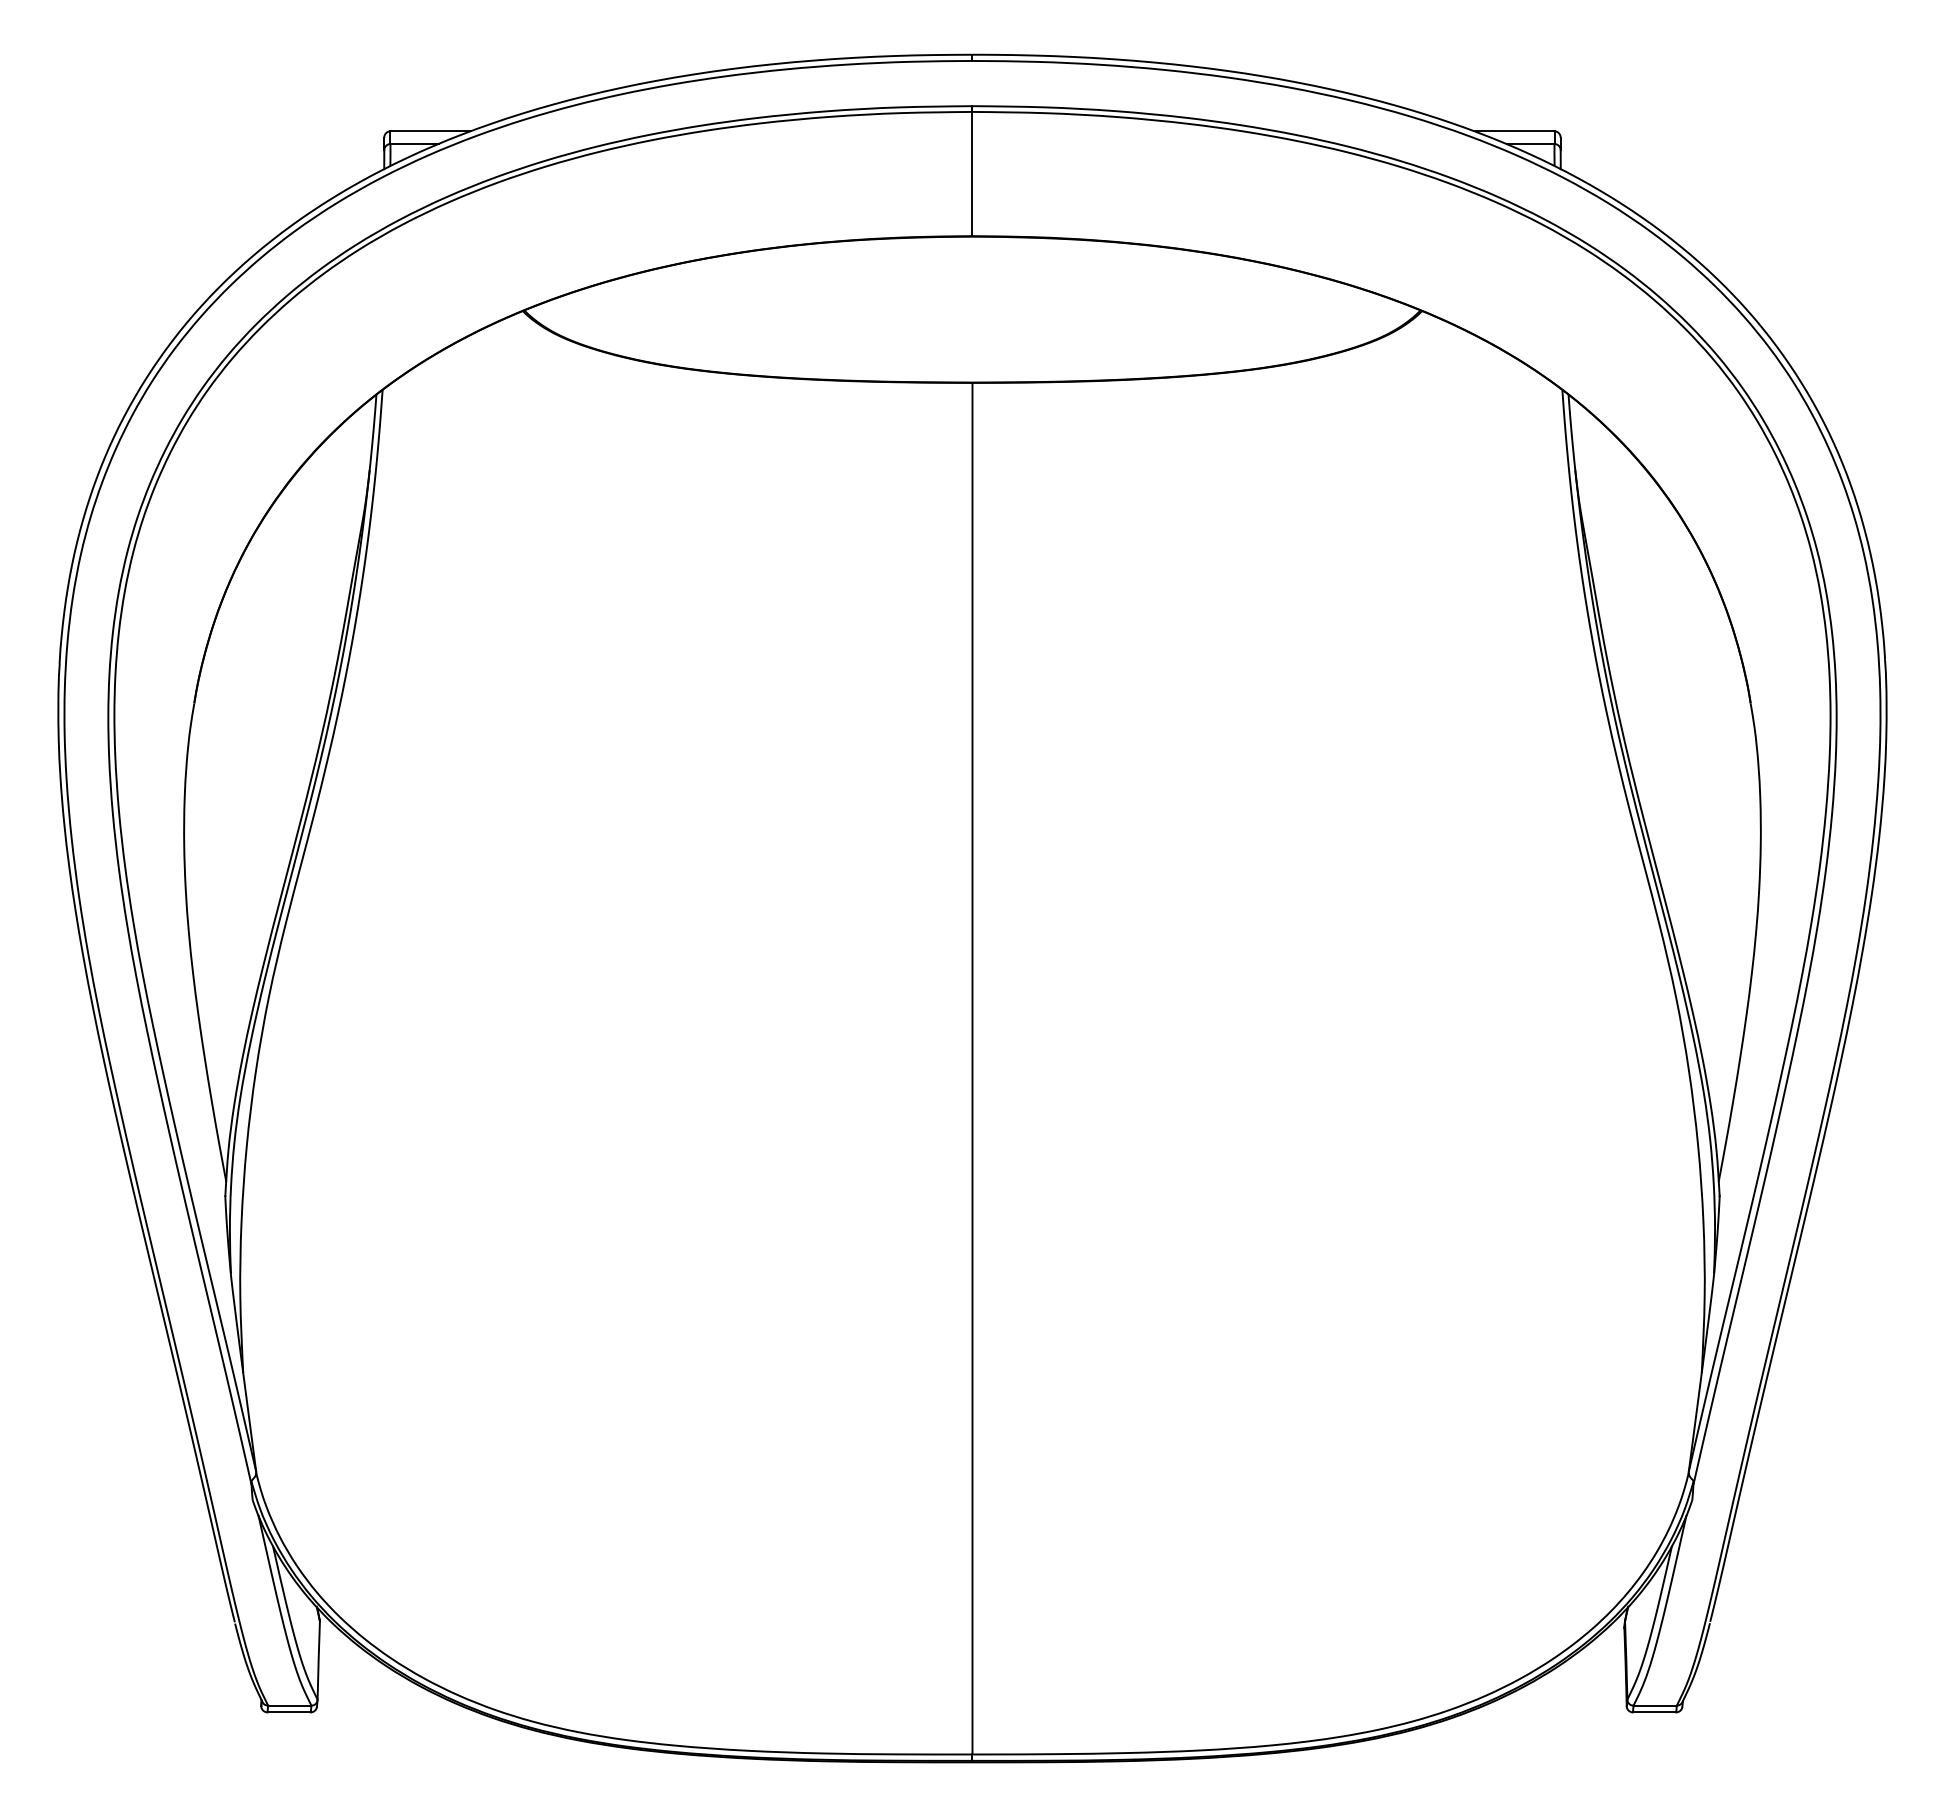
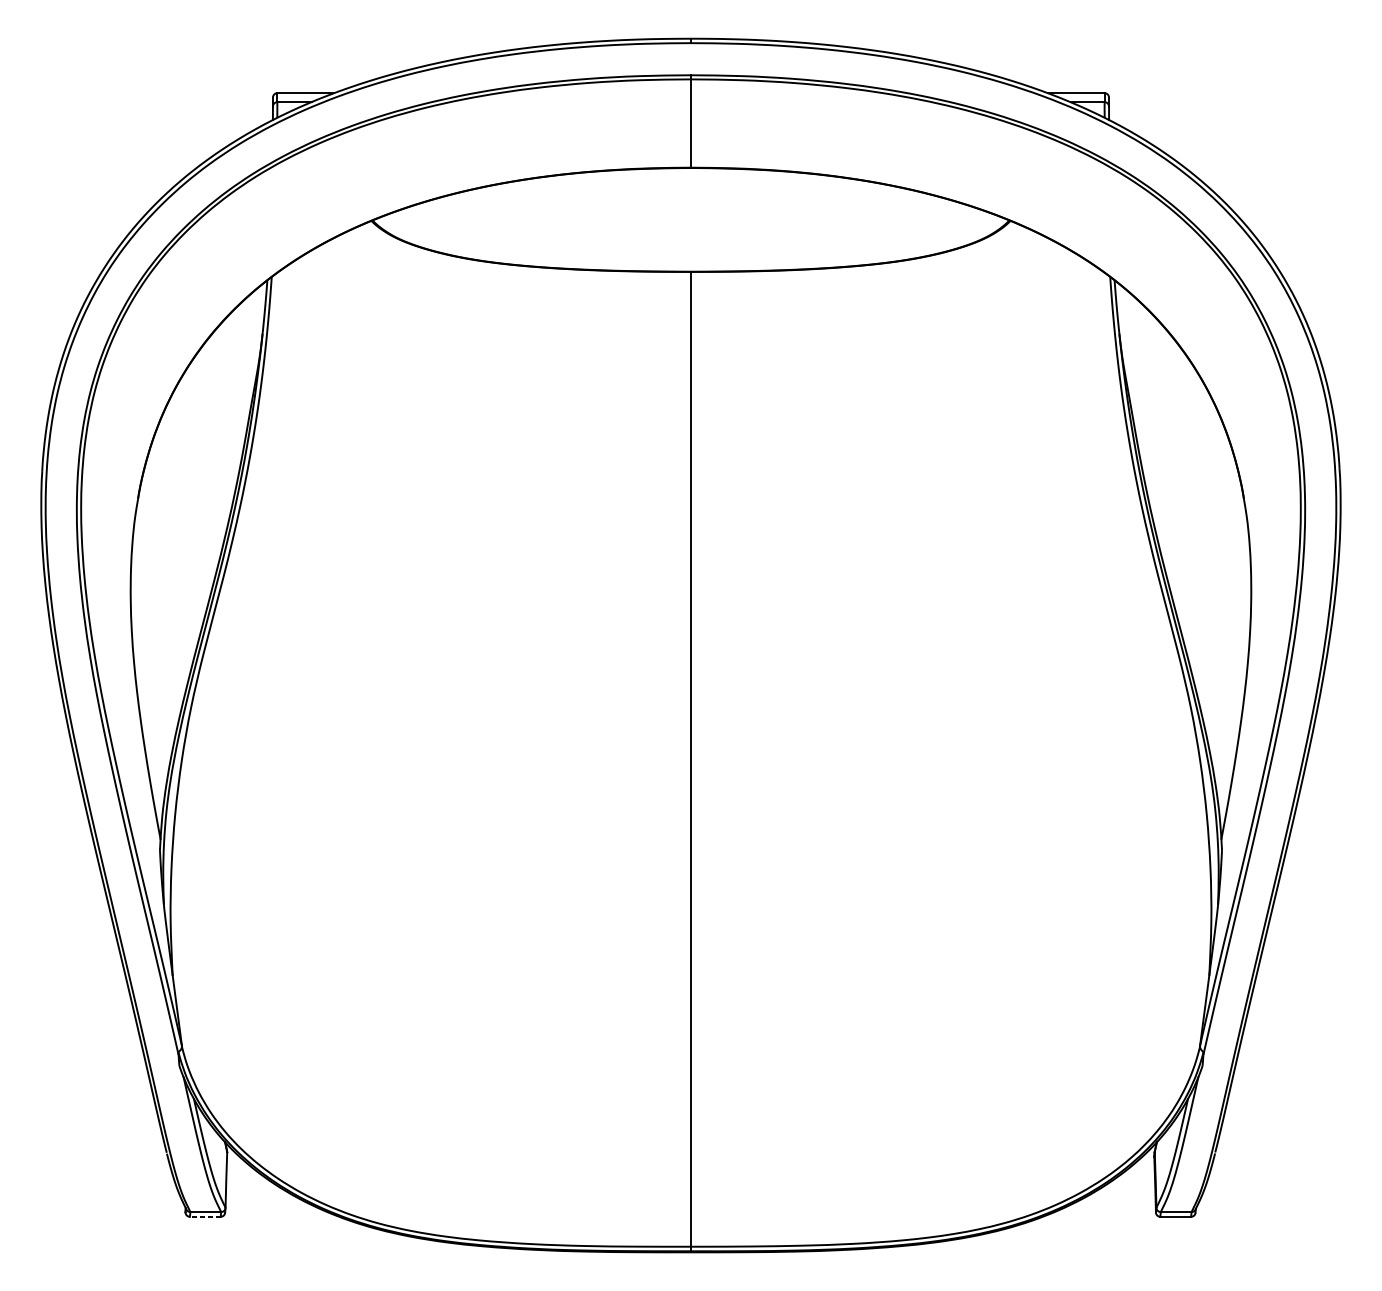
line: (289, 1712) -> (205, 1216), solid -> dashed

